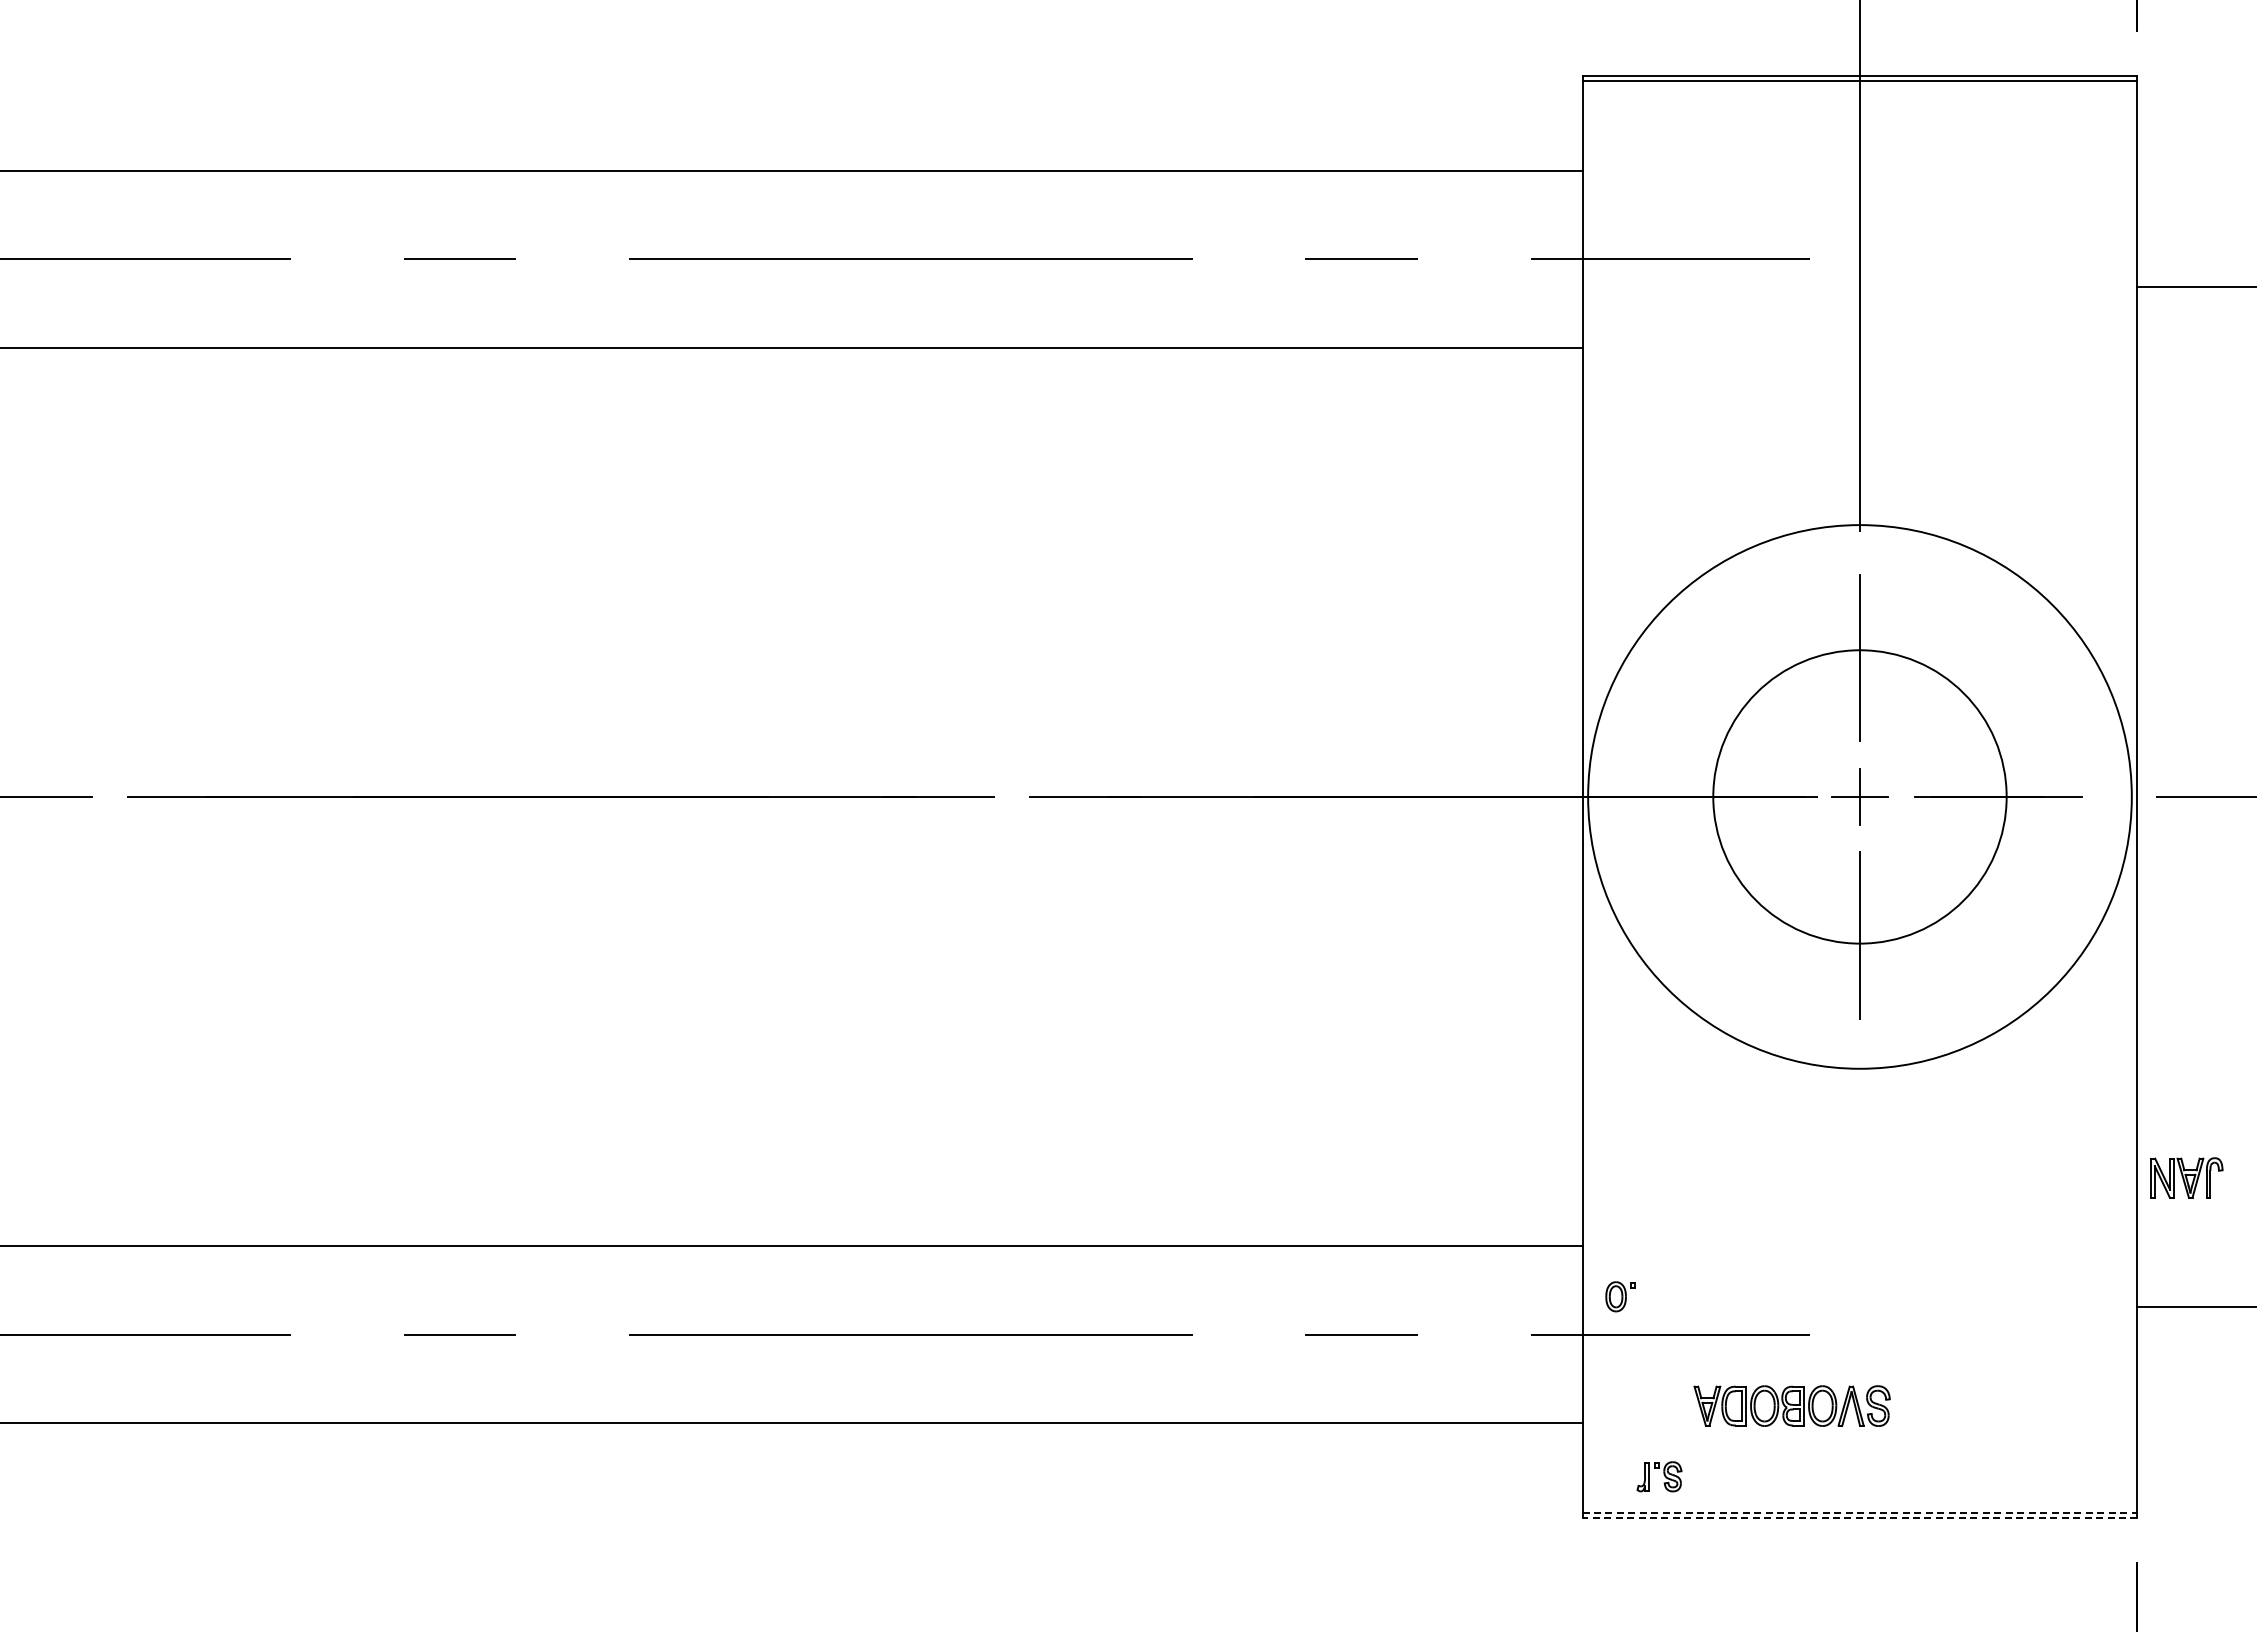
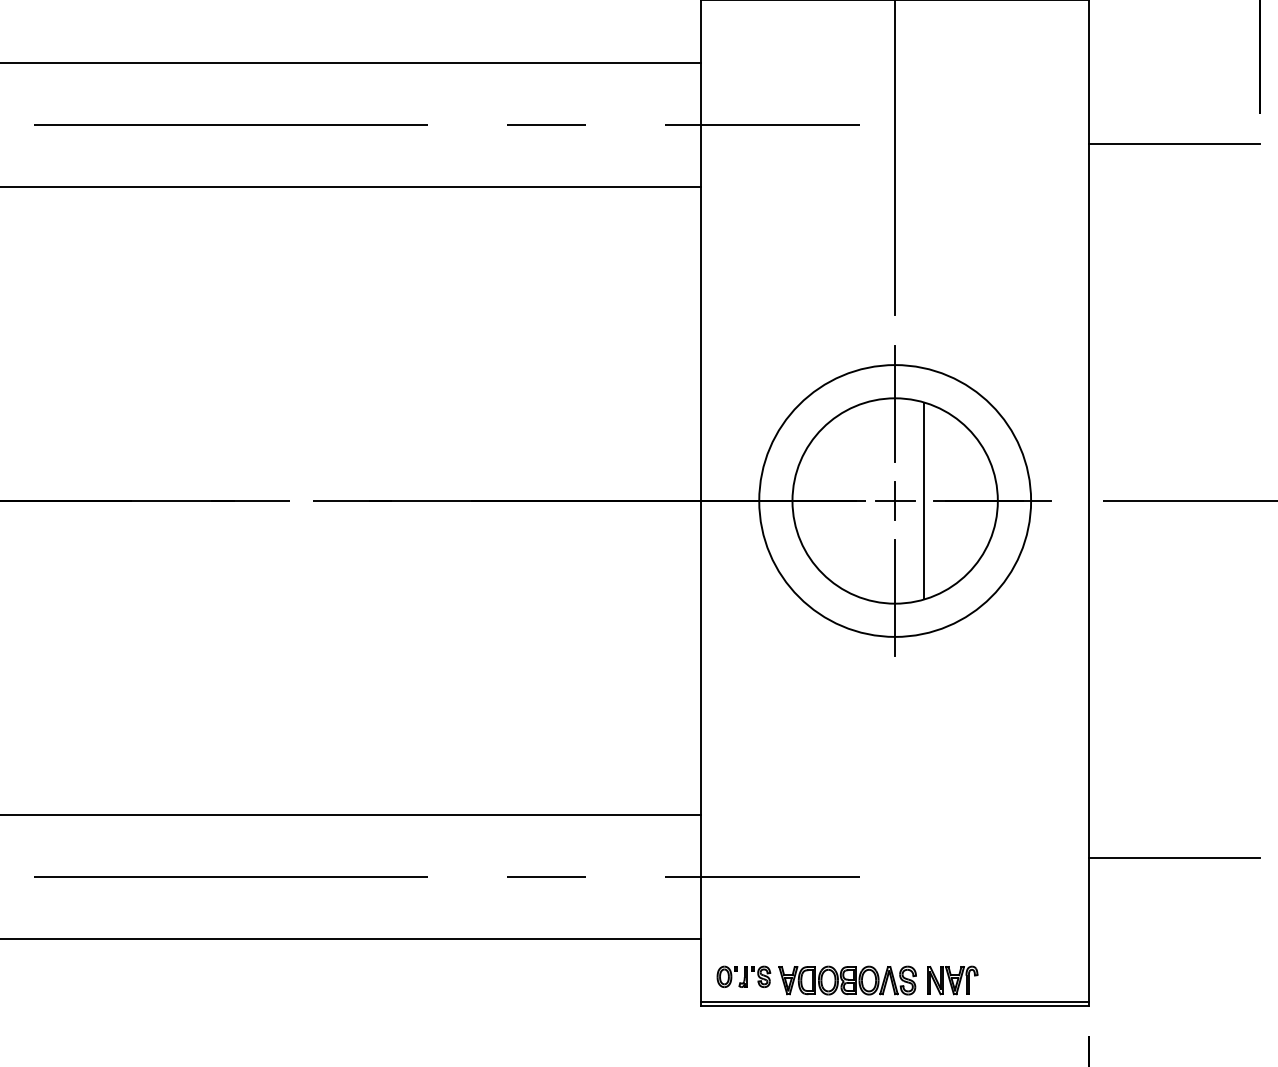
circle: (1859, 796) -> (894, 500), size x0.71
line: (1901, 796) -> (924, 500), added
part: (2186, 1177) -> (952, 980), moved
part: (1620, 1296) -> (727, 976), moved
part: (1791, 1405) -> (847, 980), moved
line: (1860, 1512) -> (895, 1001), dashed -> solid
line: (1859, 1518) -> (894, 1006), dashed -> solid

